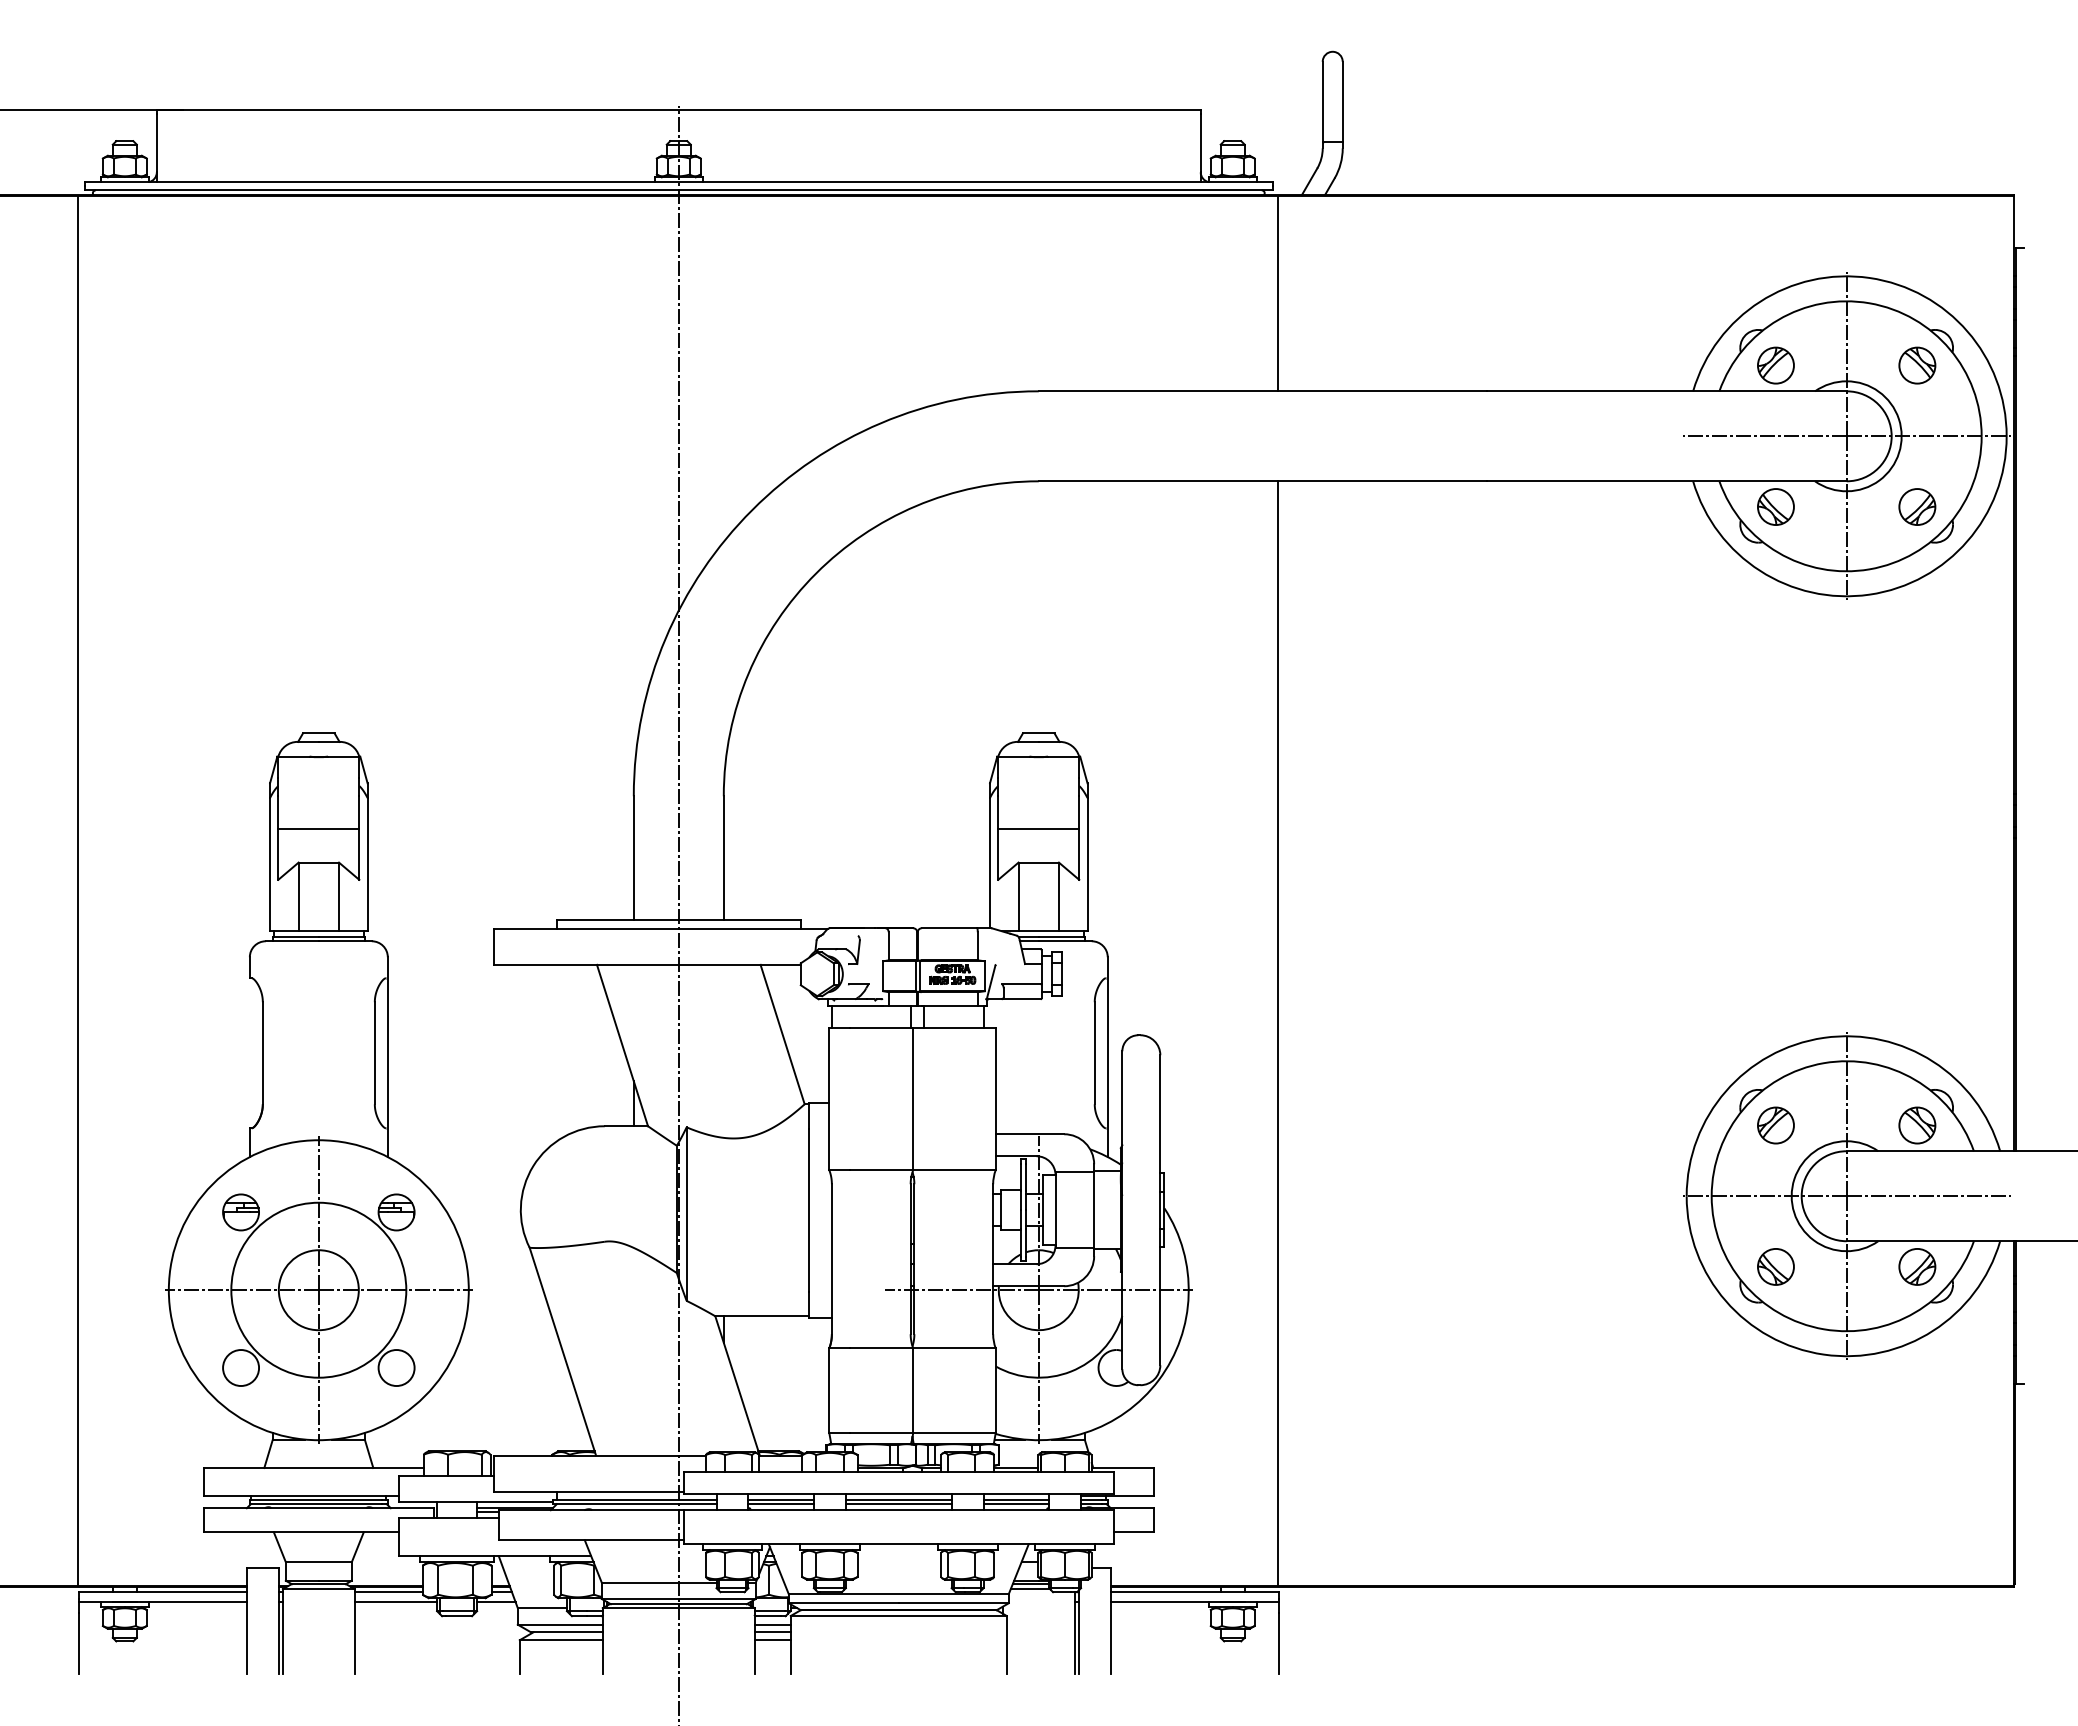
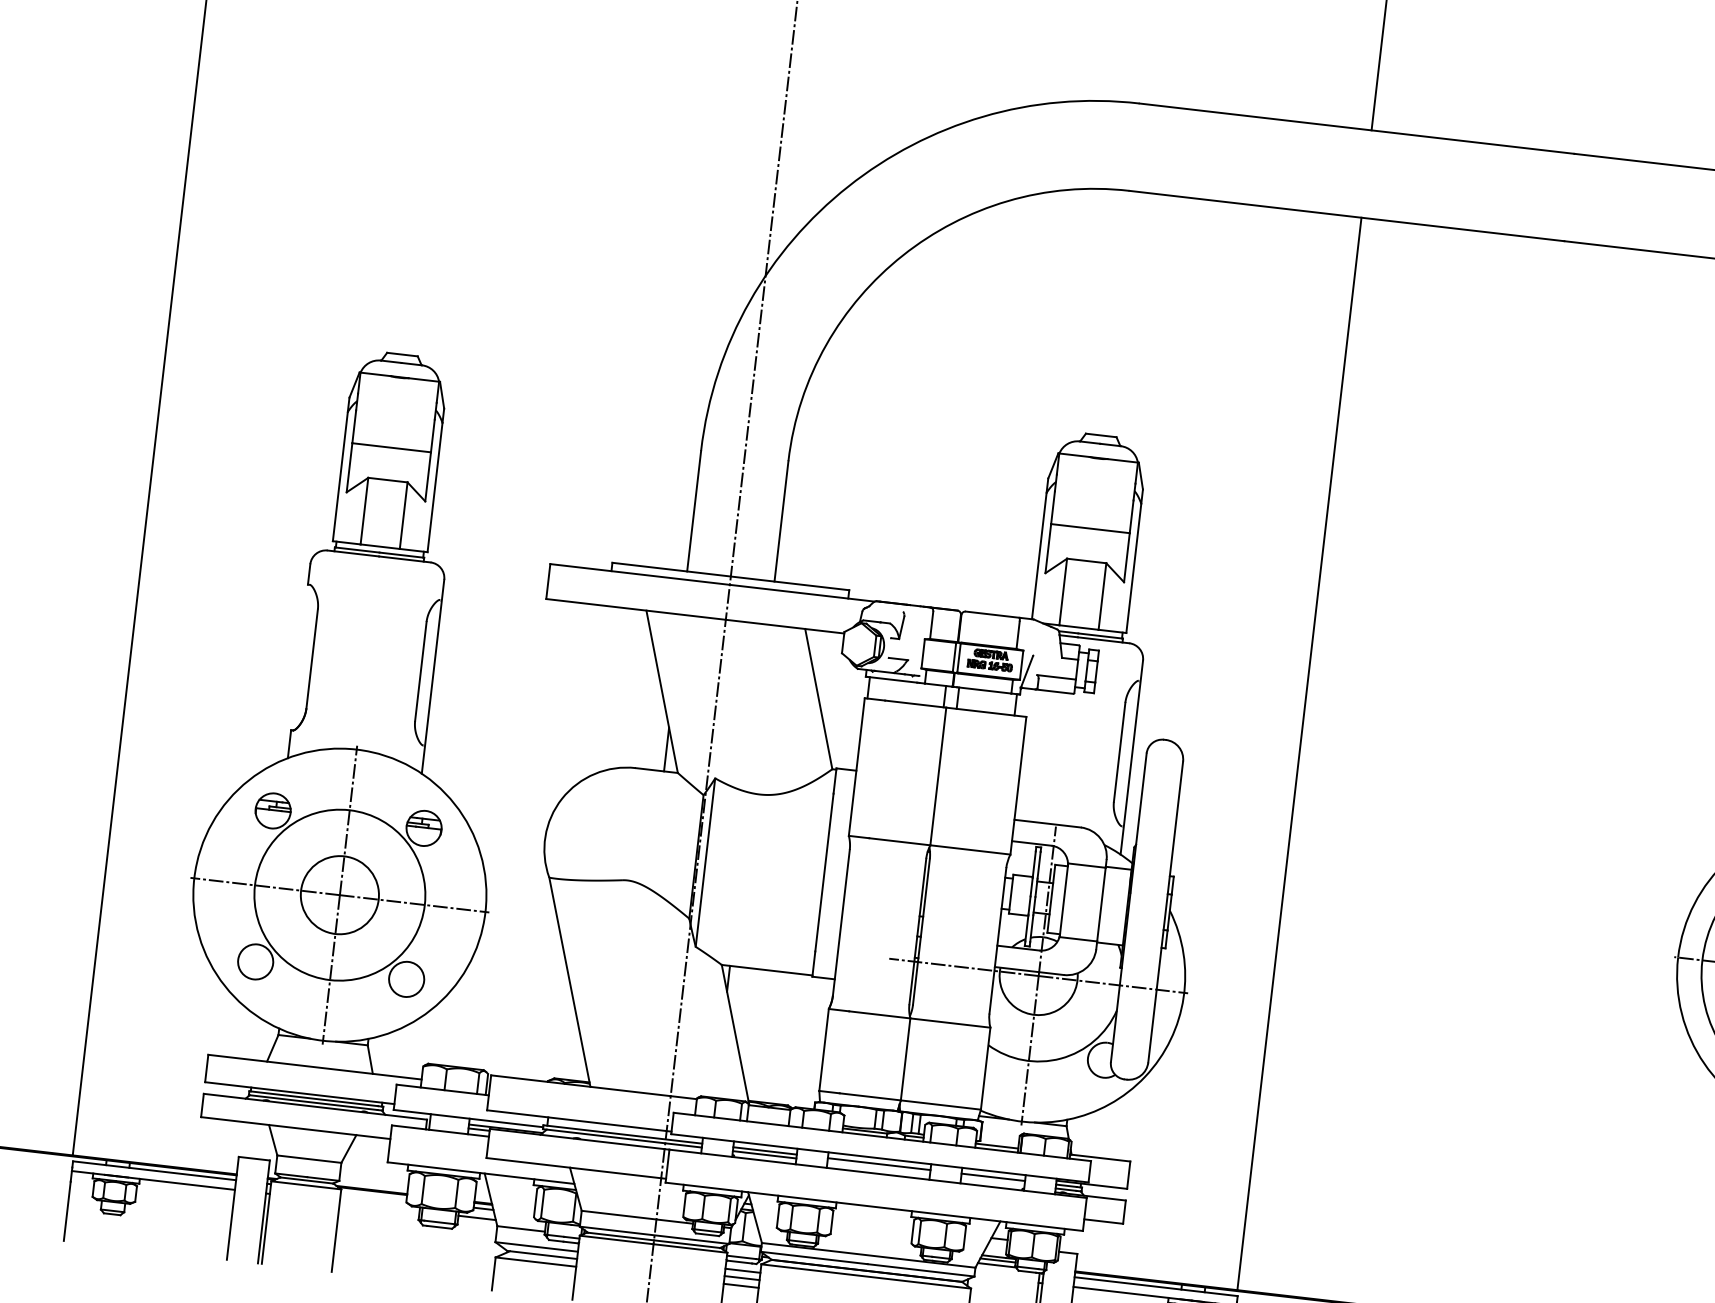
line: (898, 1504) -> (878, 1168), removed
line: (1016, 1504) -> (993, 1181), removed
line: (388, 1592) -> (373, 1196), removed
line: (395, 1602) -> (379, 1206), removed

